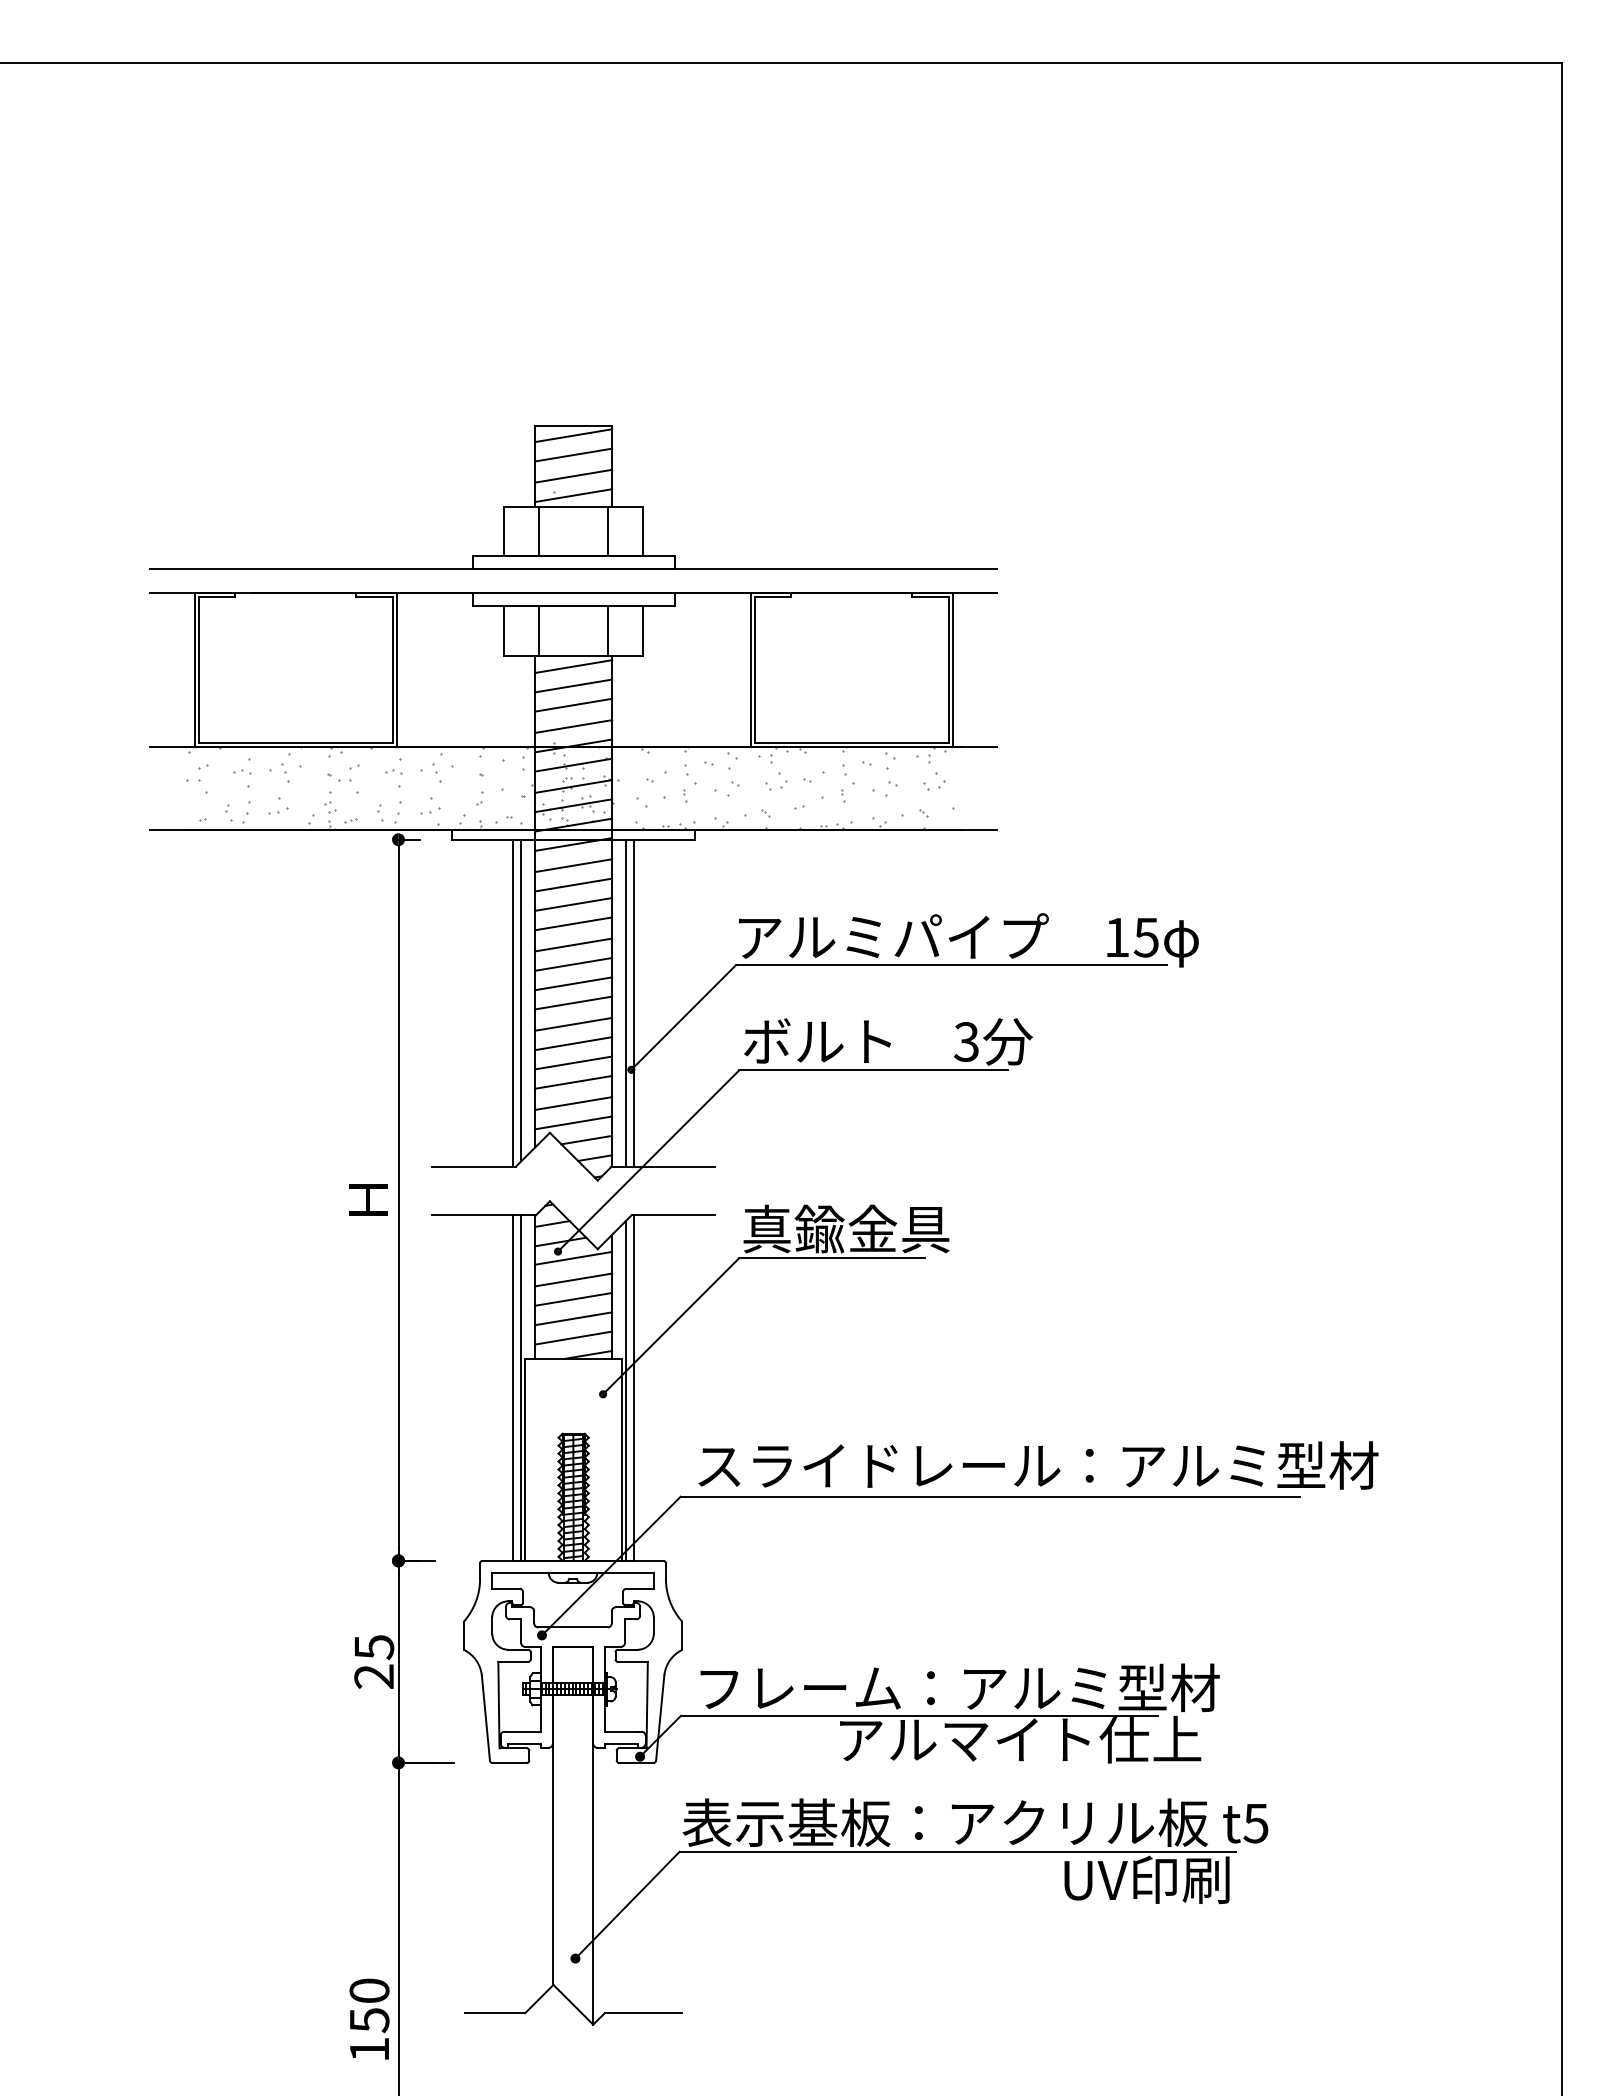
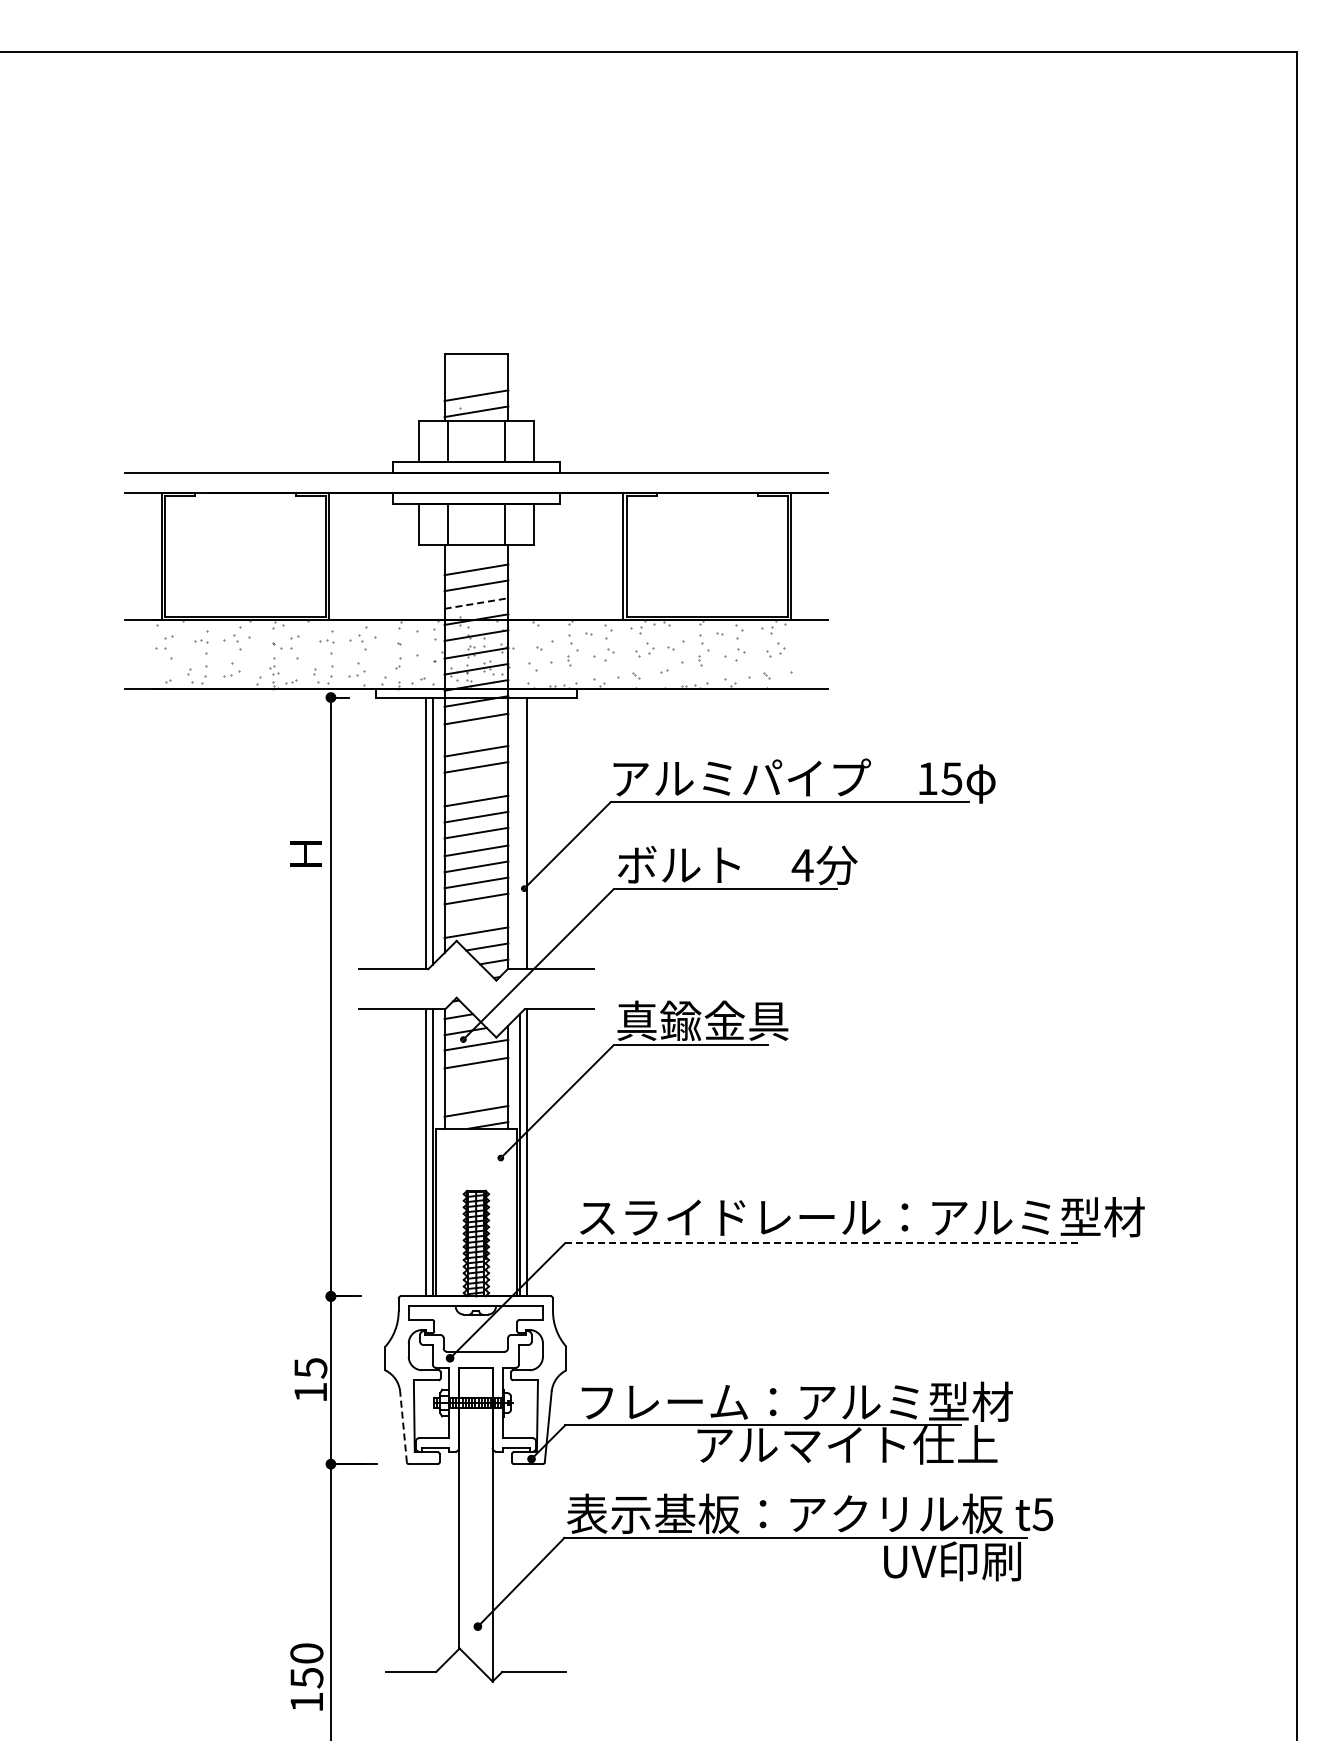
line: (573, 435) -> (476, 361), removed
line: (573, 454) -> (476, 377), removed
line: (573, 666) -> (476, 553), removed
line: (573, 726) -> (476, 603), solid -> dashed
line: (573, 884) -> (476, 734), removed
line: (573, 944) -> (476, 784), removed
line: (626, 1003) -> (520, 833), removed
text: (966, 1041) -> (802, 865), 3 -> 4
line: (573, 1103) -> (476, 916), removed
text: (367, 1199) -> (305, 853), moved
line: (573, 1298) -> (476, 1078), removed
line: (573, 1318) -> (476, 1095), removed
line: (990, 1497) -> (822, 1243), solid -> dashed
text: (373, 1676) -> (310, 1392), 25 -> 15
line: (485, 1718) -> (403, 1427), solid -> dashed

